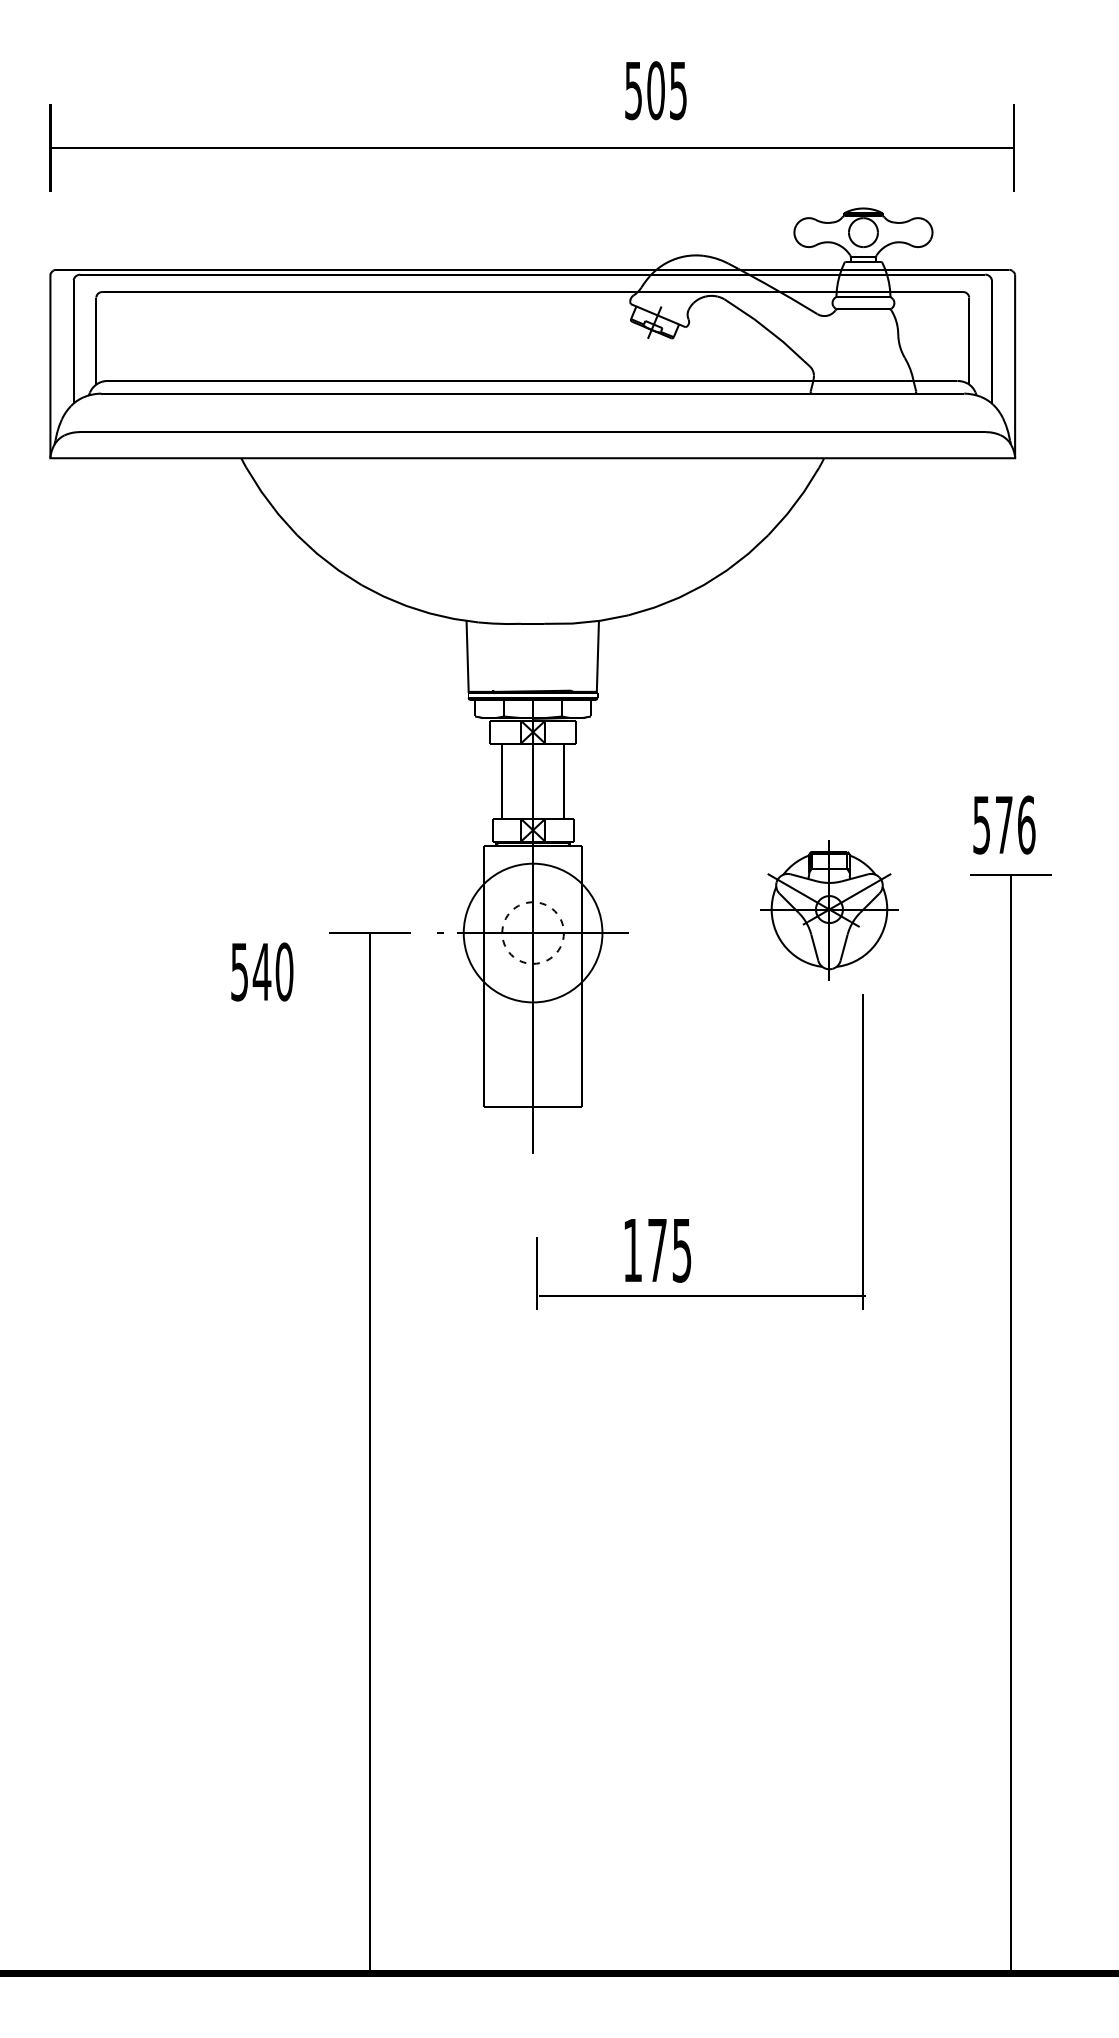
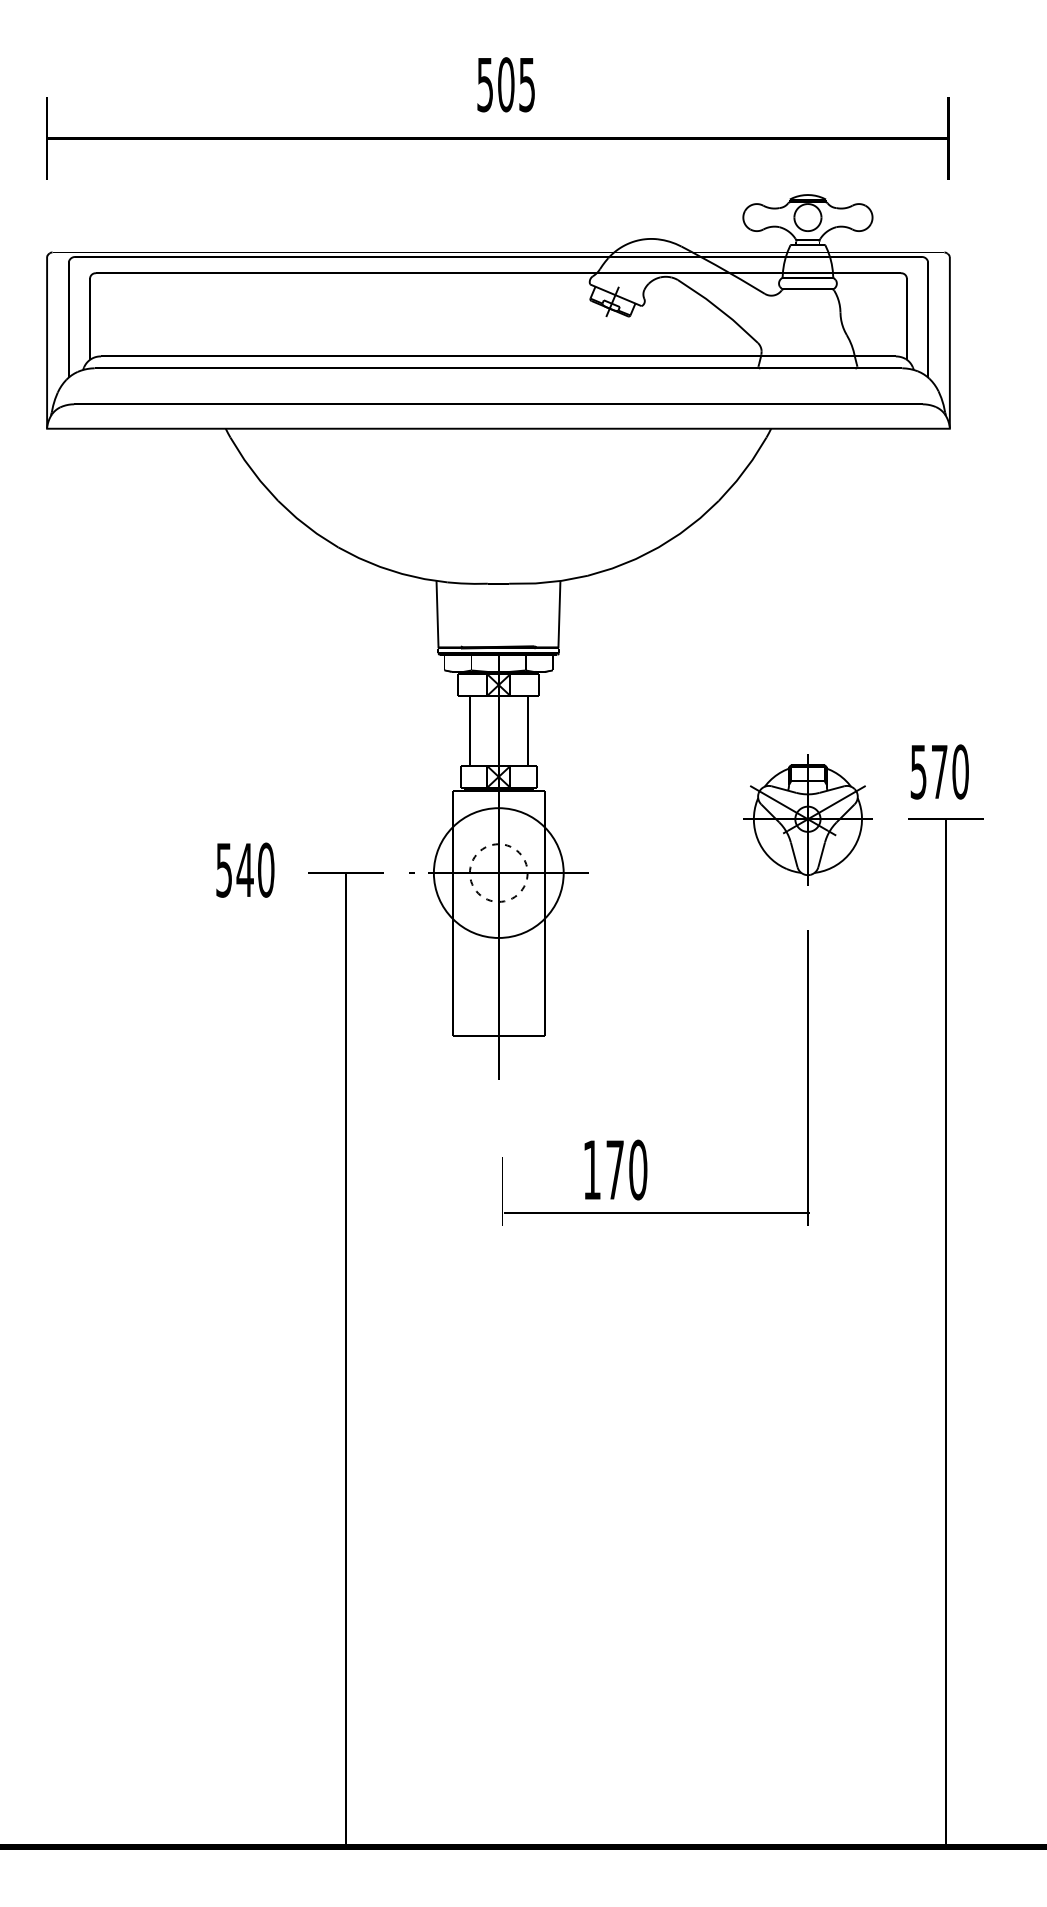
text: (655, 90) -> (505, 84), moved
text: (1026, 824) -> (960, 771), 576 -> 570
part: (829, 910) -> (807, 820), moved
text: (262, 971) -> (245, 869), moved
text: (681, 1250) -> (637, 1170), 175 -> 170

